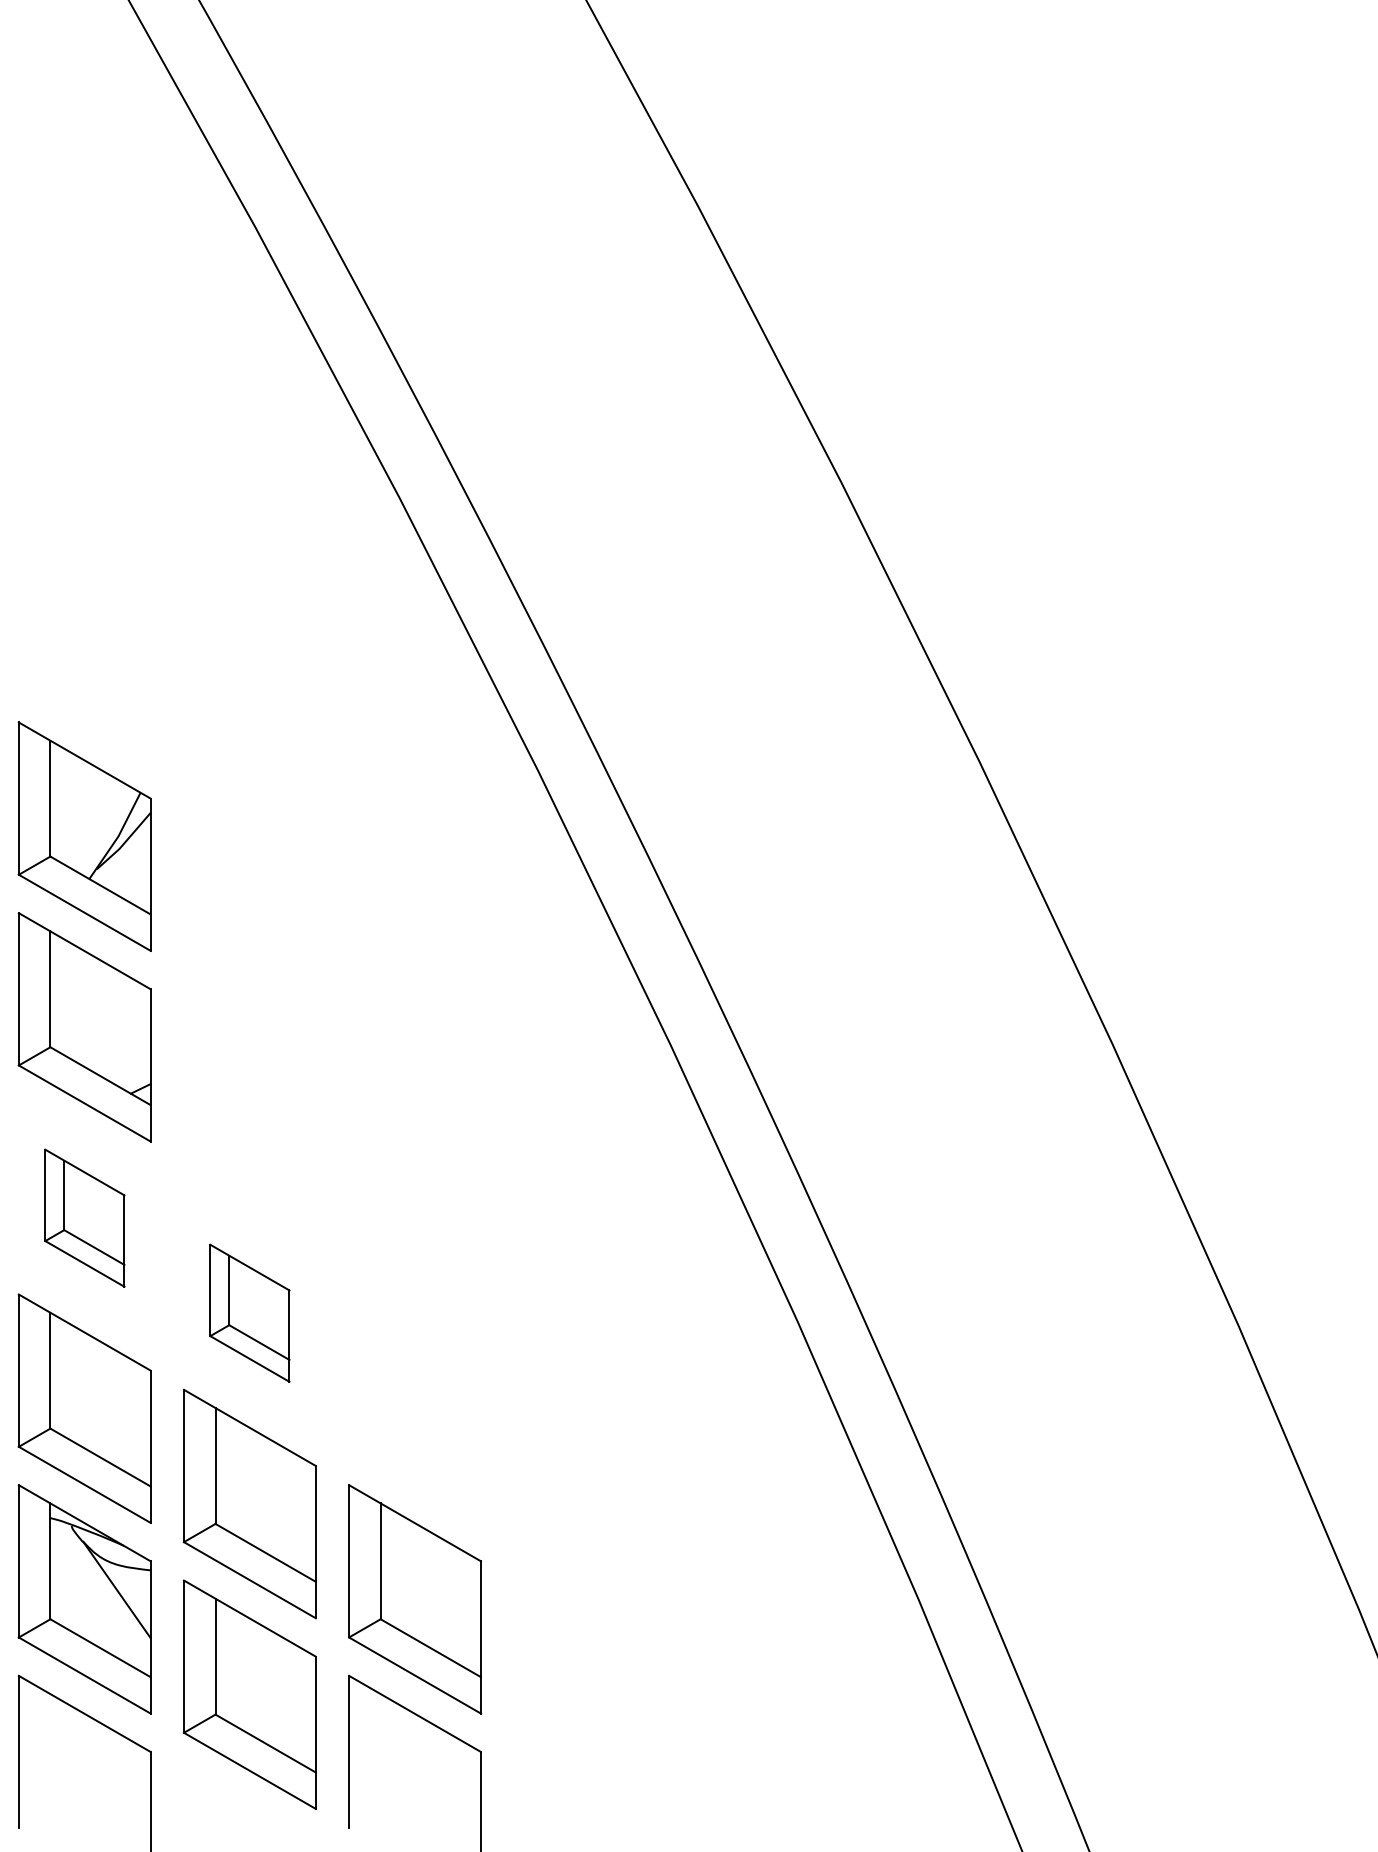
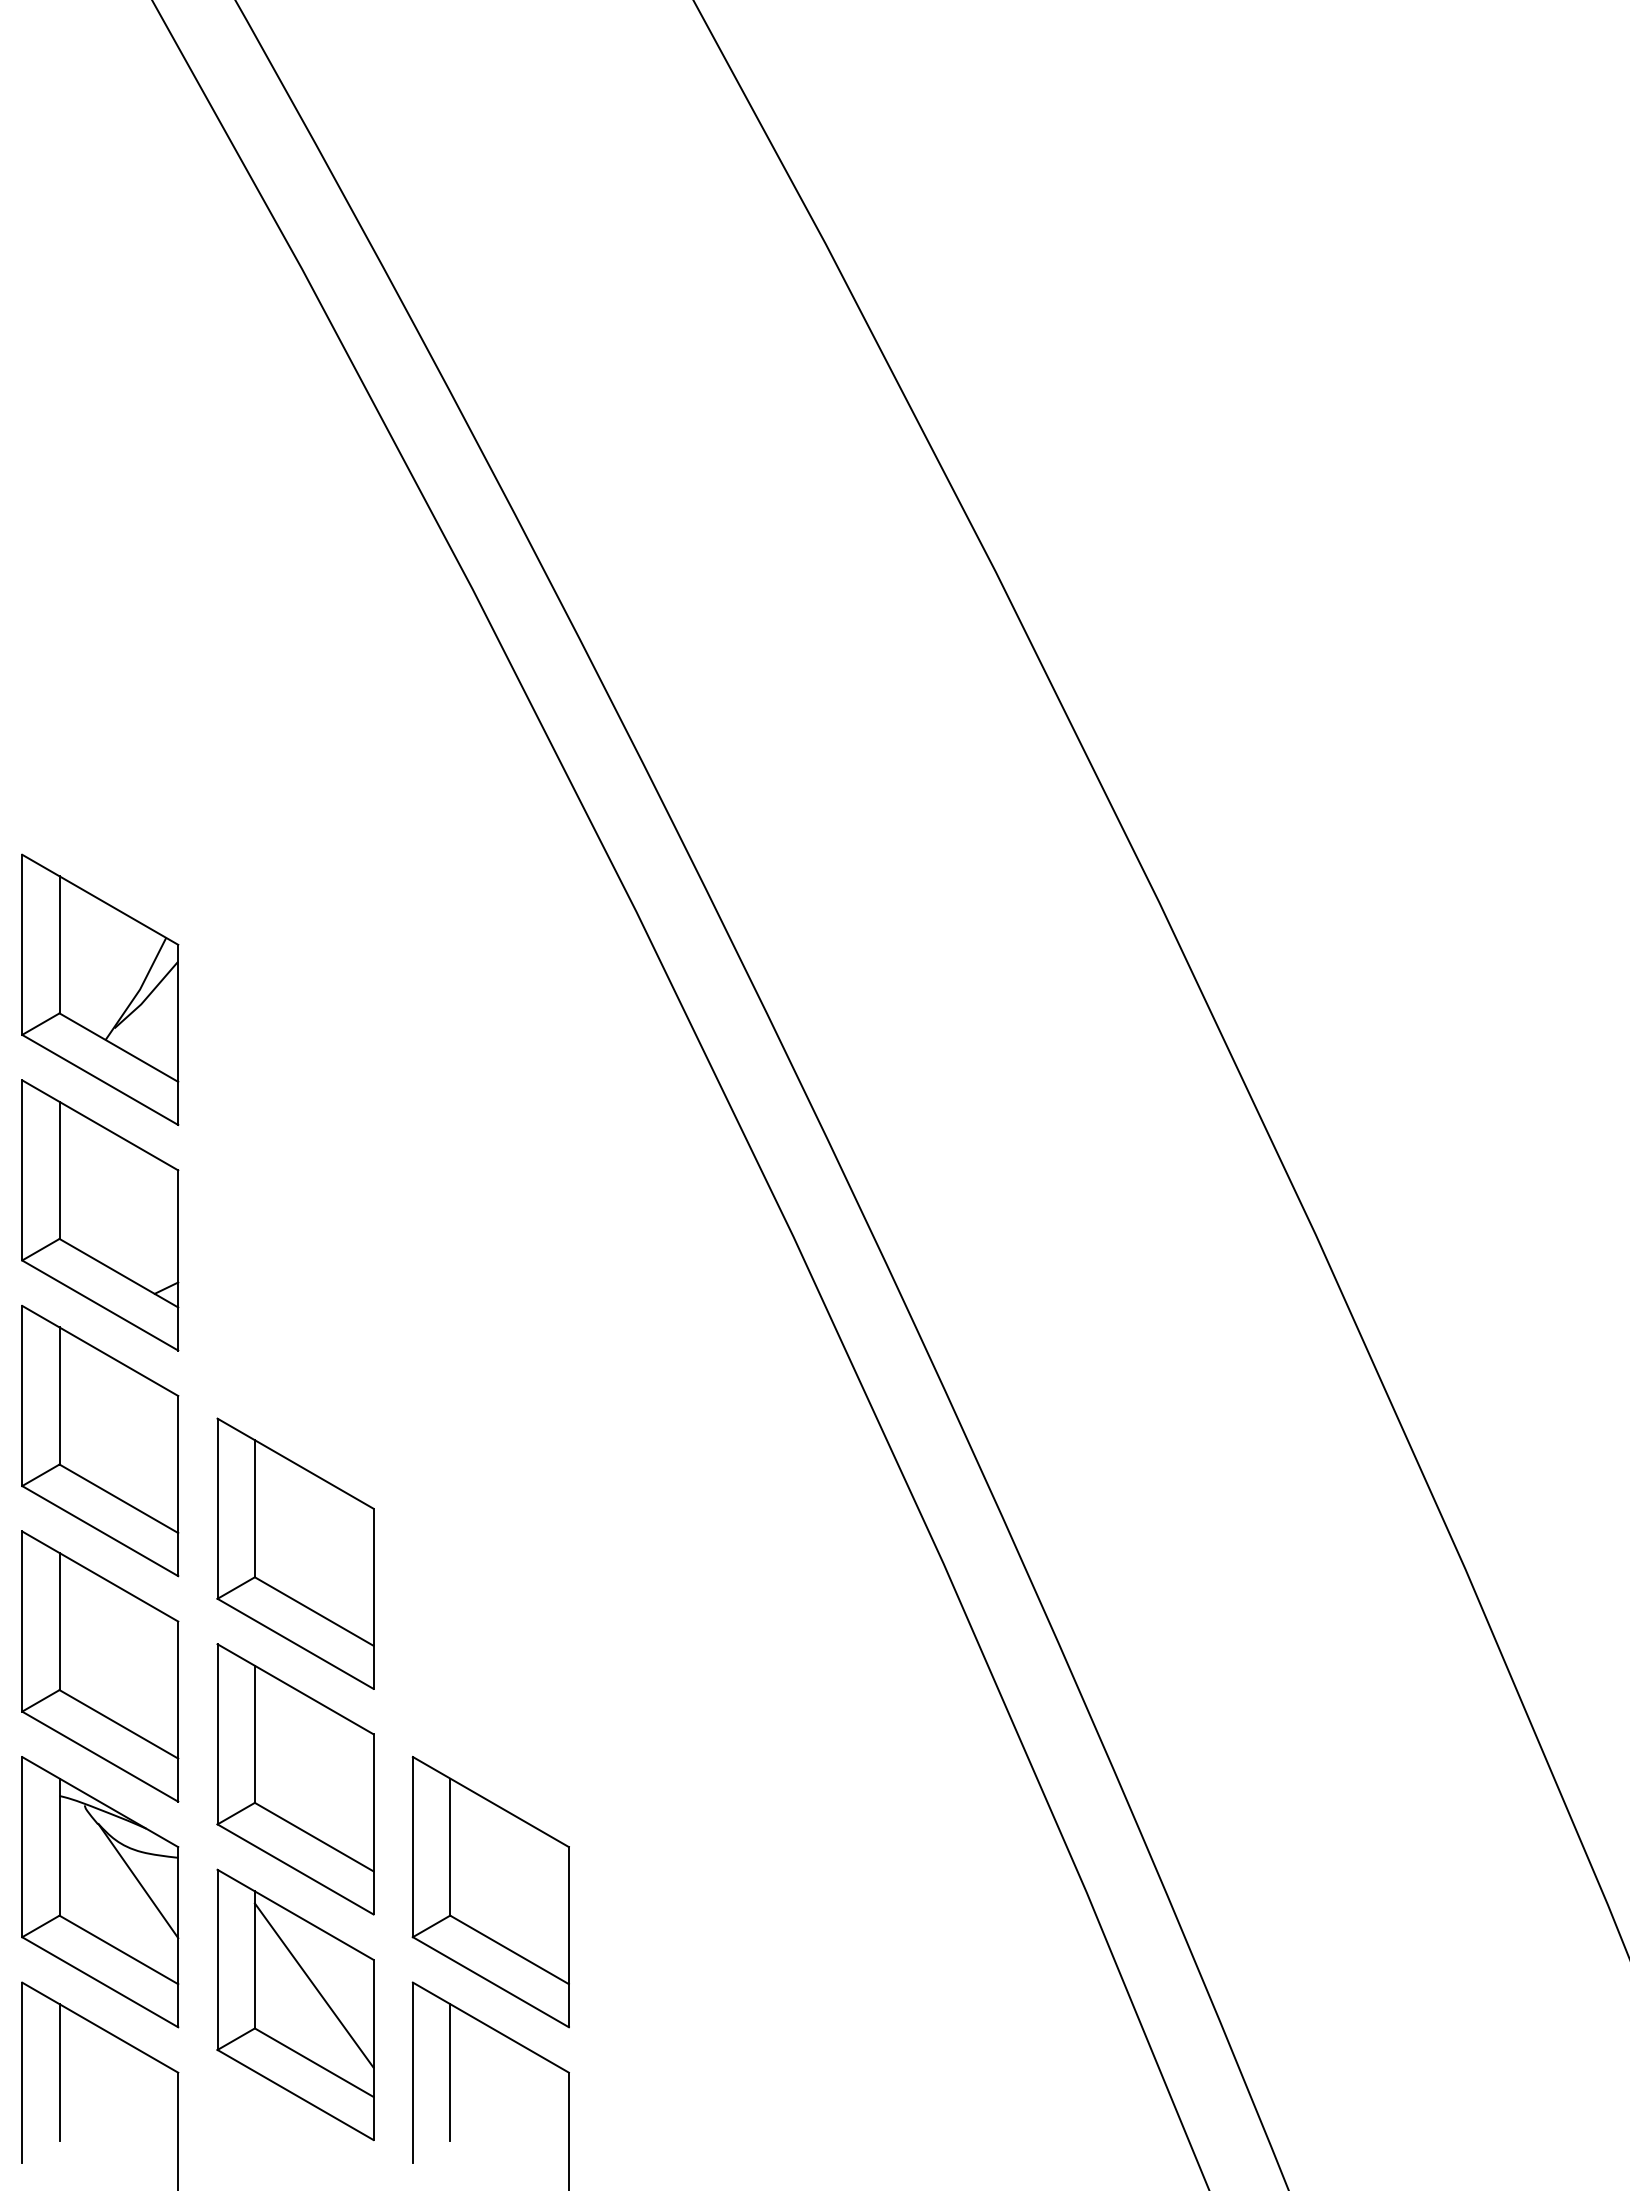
part: (85, 1218) -> (100, 1441), size x1.67
part: (249, 1313) -> (295, 1553), size x1.67
line: (265, 1678) -> (313, 1985), added
line: (50, 1751) -> (59, 2072), added
line: (380, 1751) -> (450, 2072), added

